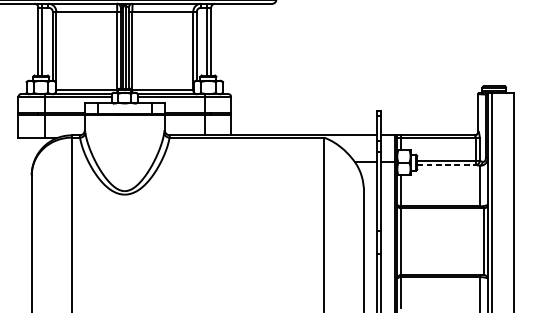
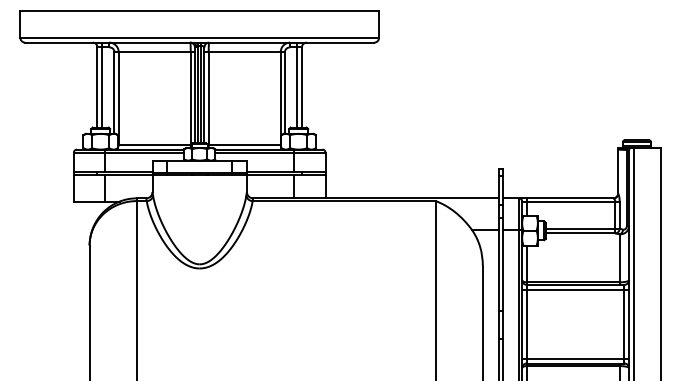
line: (446, 165) -> (580, 233), dashed -> solid
line: (442, 212) -> (575, 289), added
line: (442, 270) -> (575, 358), added

